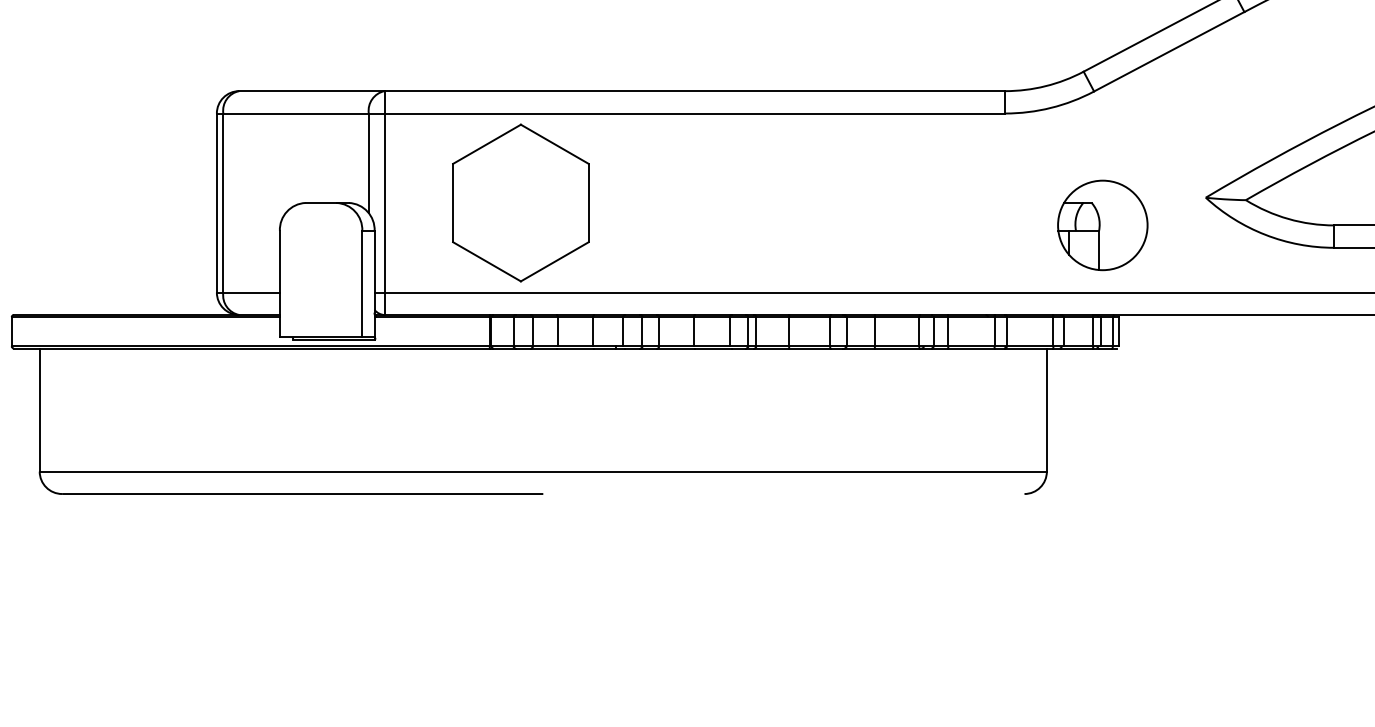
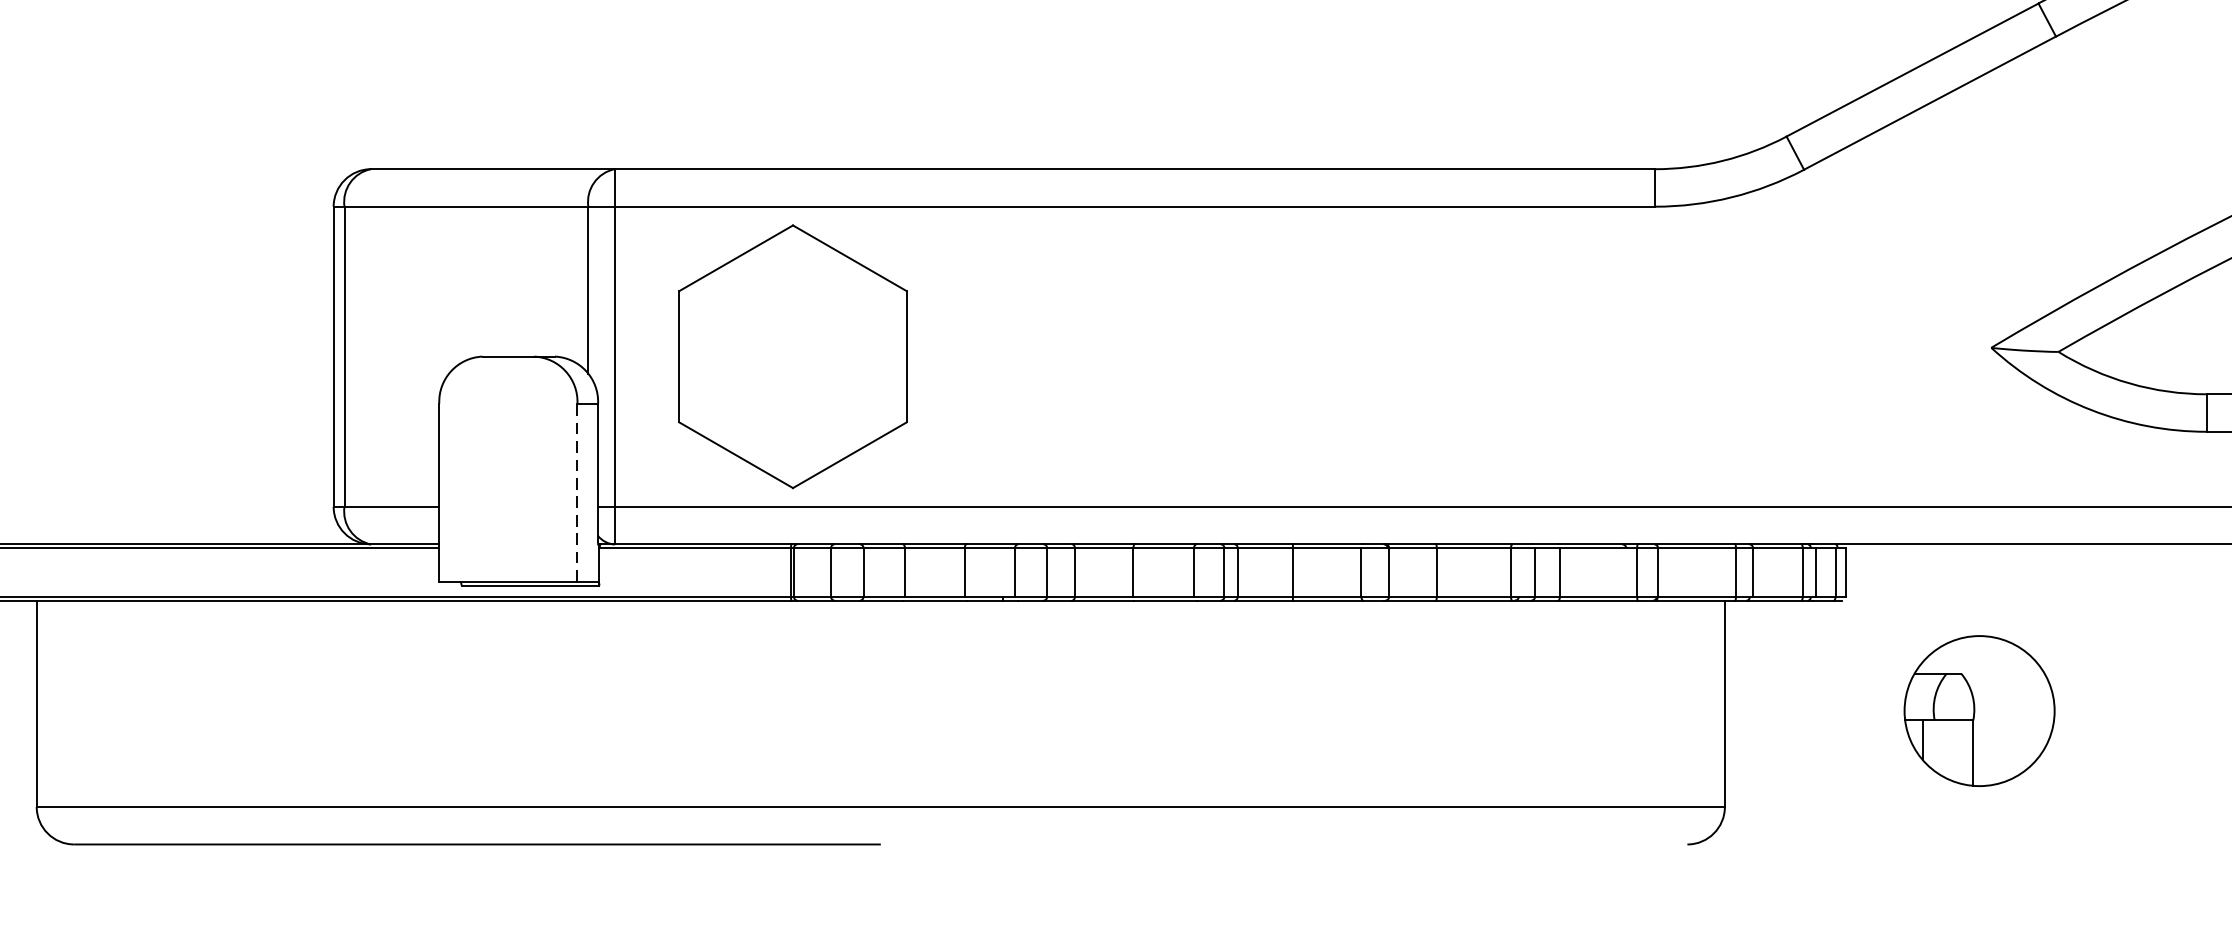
part: (520, 202) -> (792, 355), moved
part: (1102, 225) -> (1979, 711), moved
line: (362, 283) -> (577, 491), solid -> dashed

